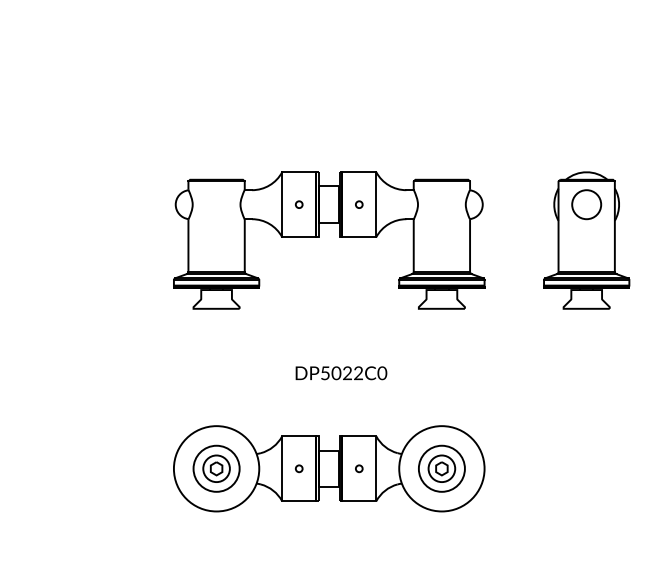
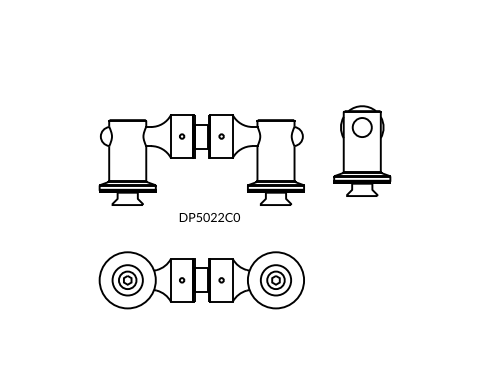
part: (319, 238) -> (195, 158), moved
part: (587, 239) -> (362, 150), moved

